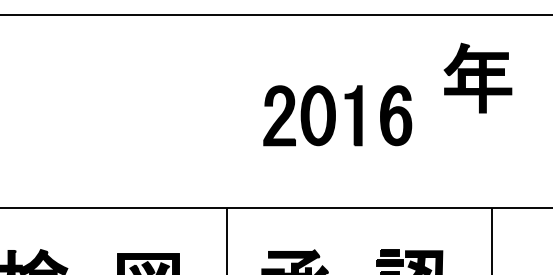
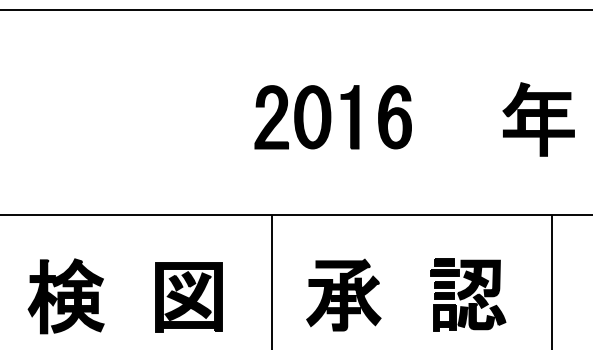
part: (477, 78) -> (538, 119), moved
part: (337, 115) -> (332, 117), moved

